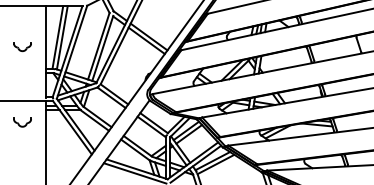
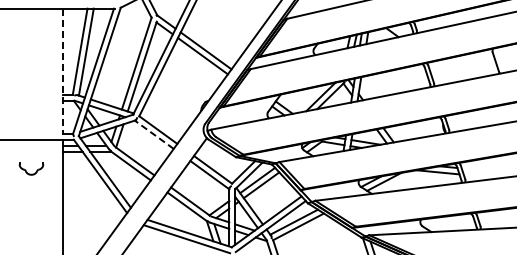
part: (22, 46) -> (31, 64), removed
line: (45, 52) -> (63, 72), solid -> dashed
line: (110, 97) -> (153, 134), solid -> dashed

